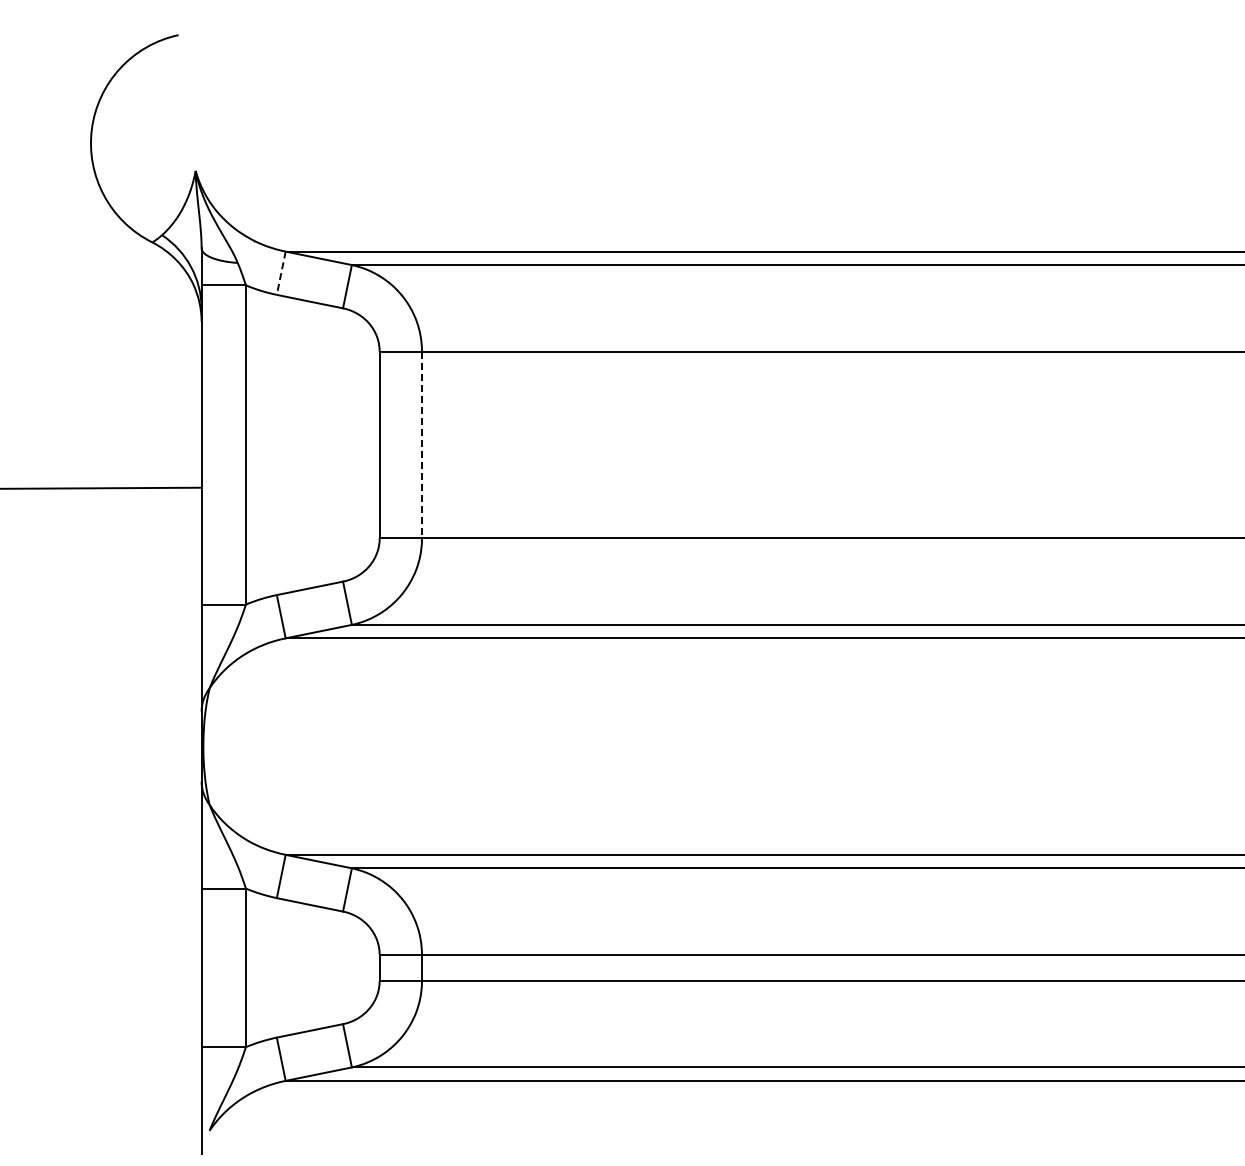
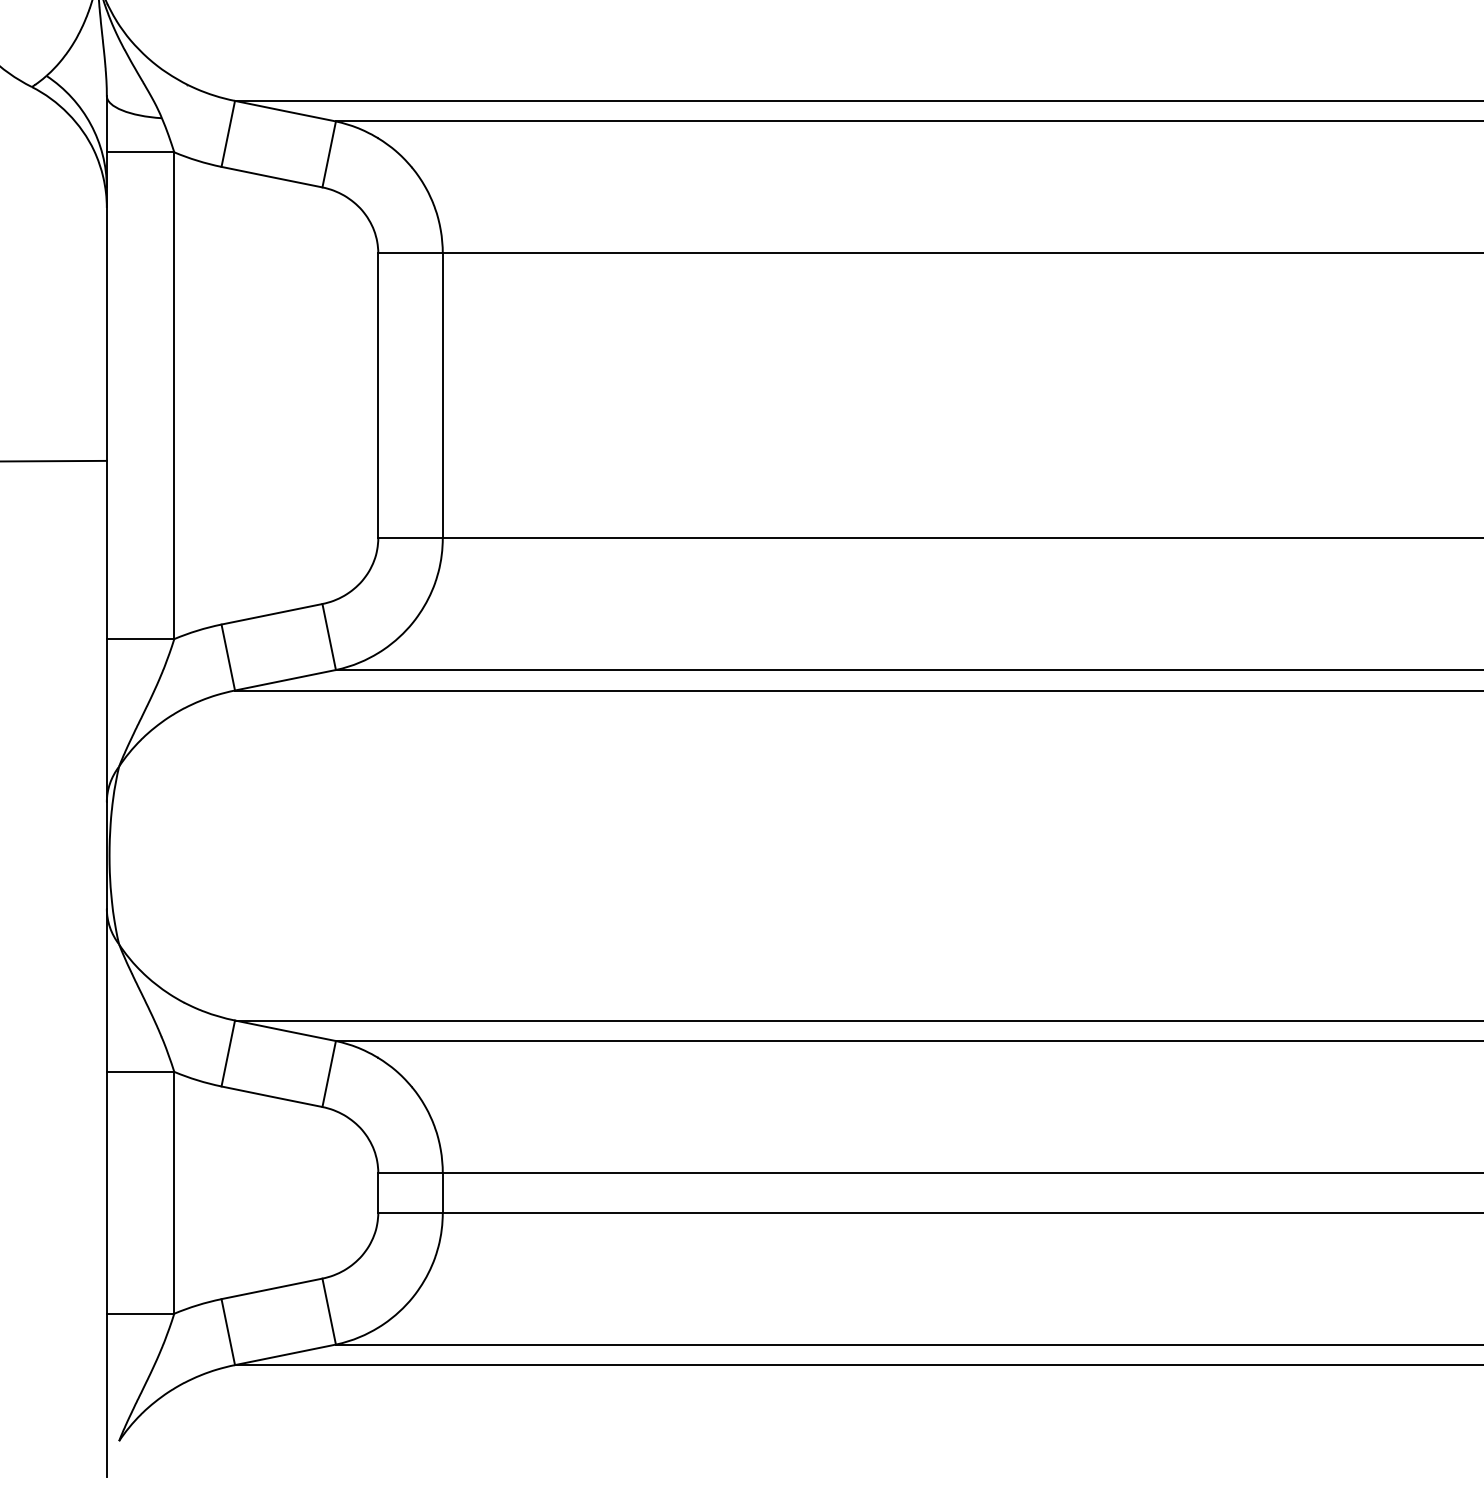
line: (281, 273) -> (228, 134), dashed -> solid
line: (421, 445) -> (442, 396), dashed -> solid

